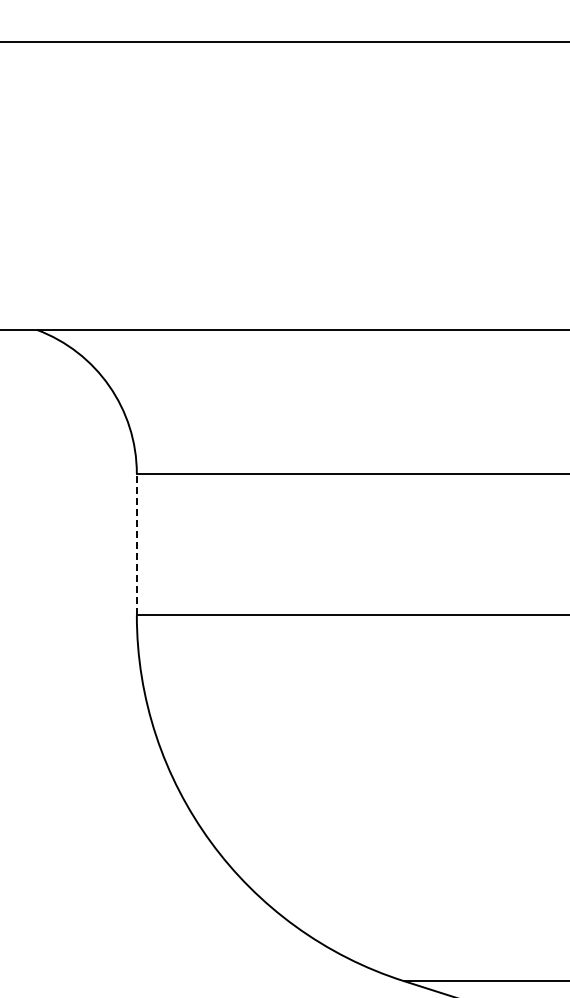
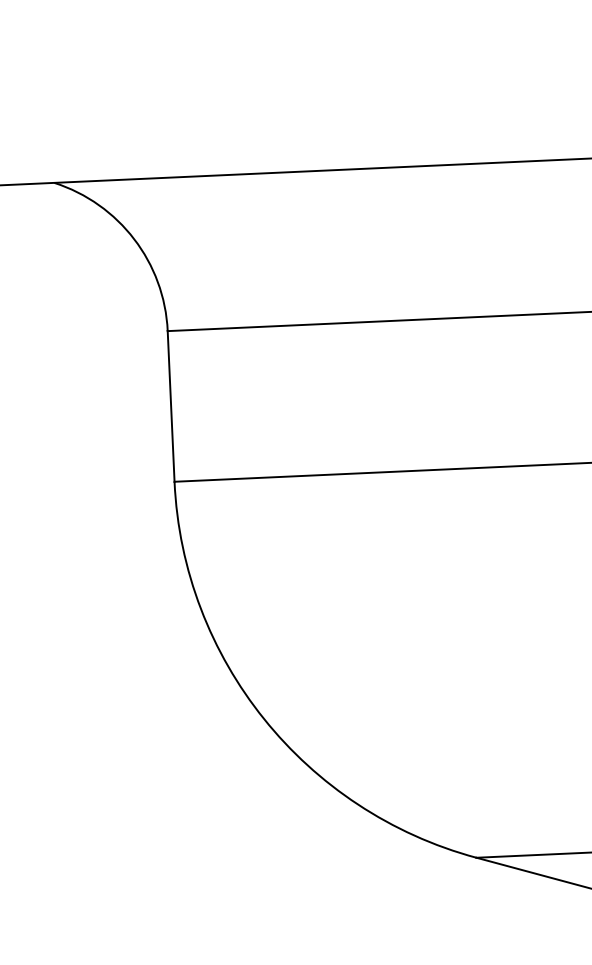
line: (136, 544) -> (170, 406), dashed -> solid

